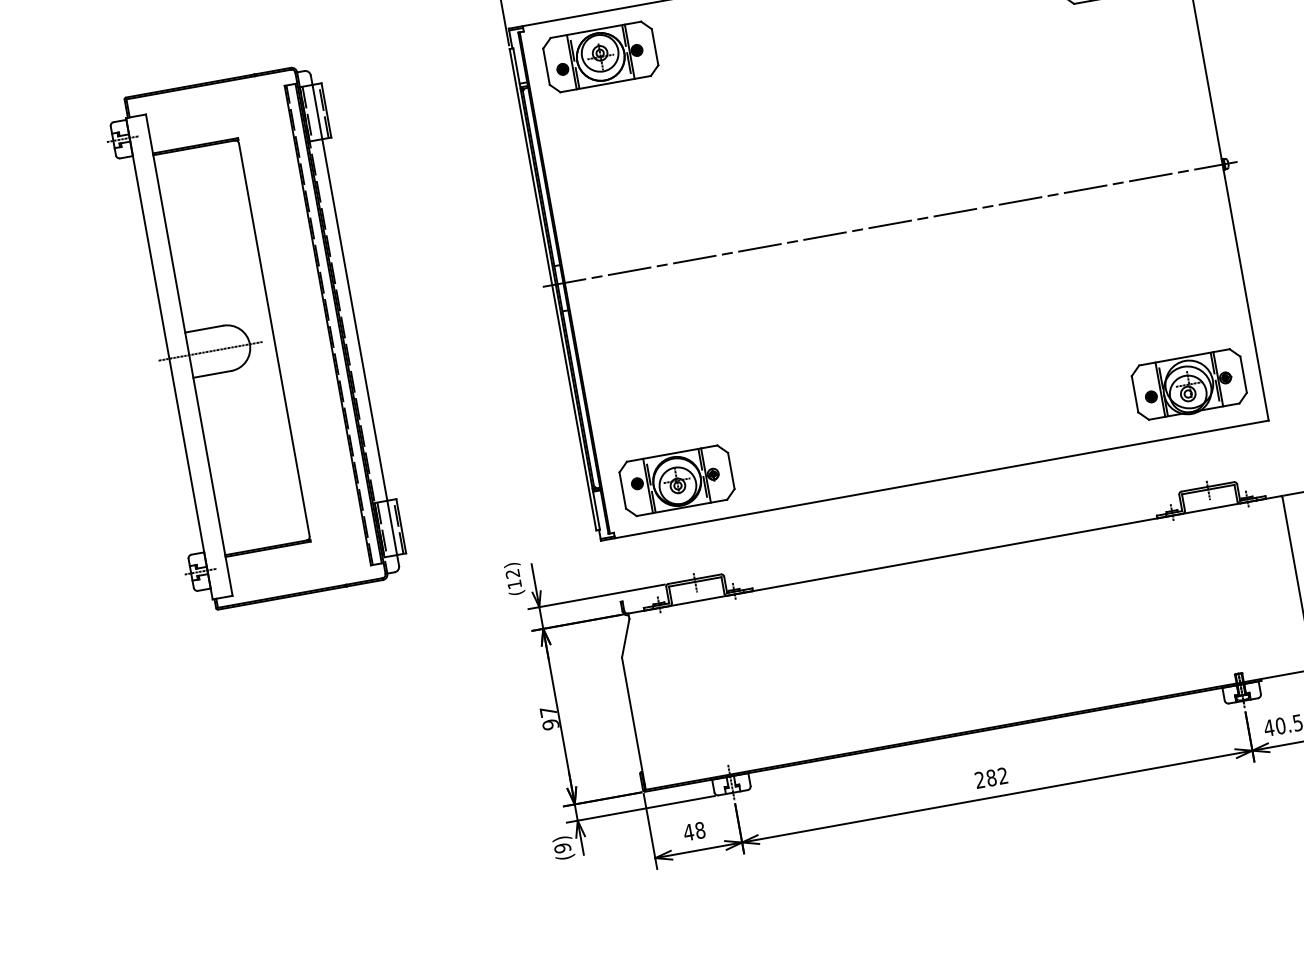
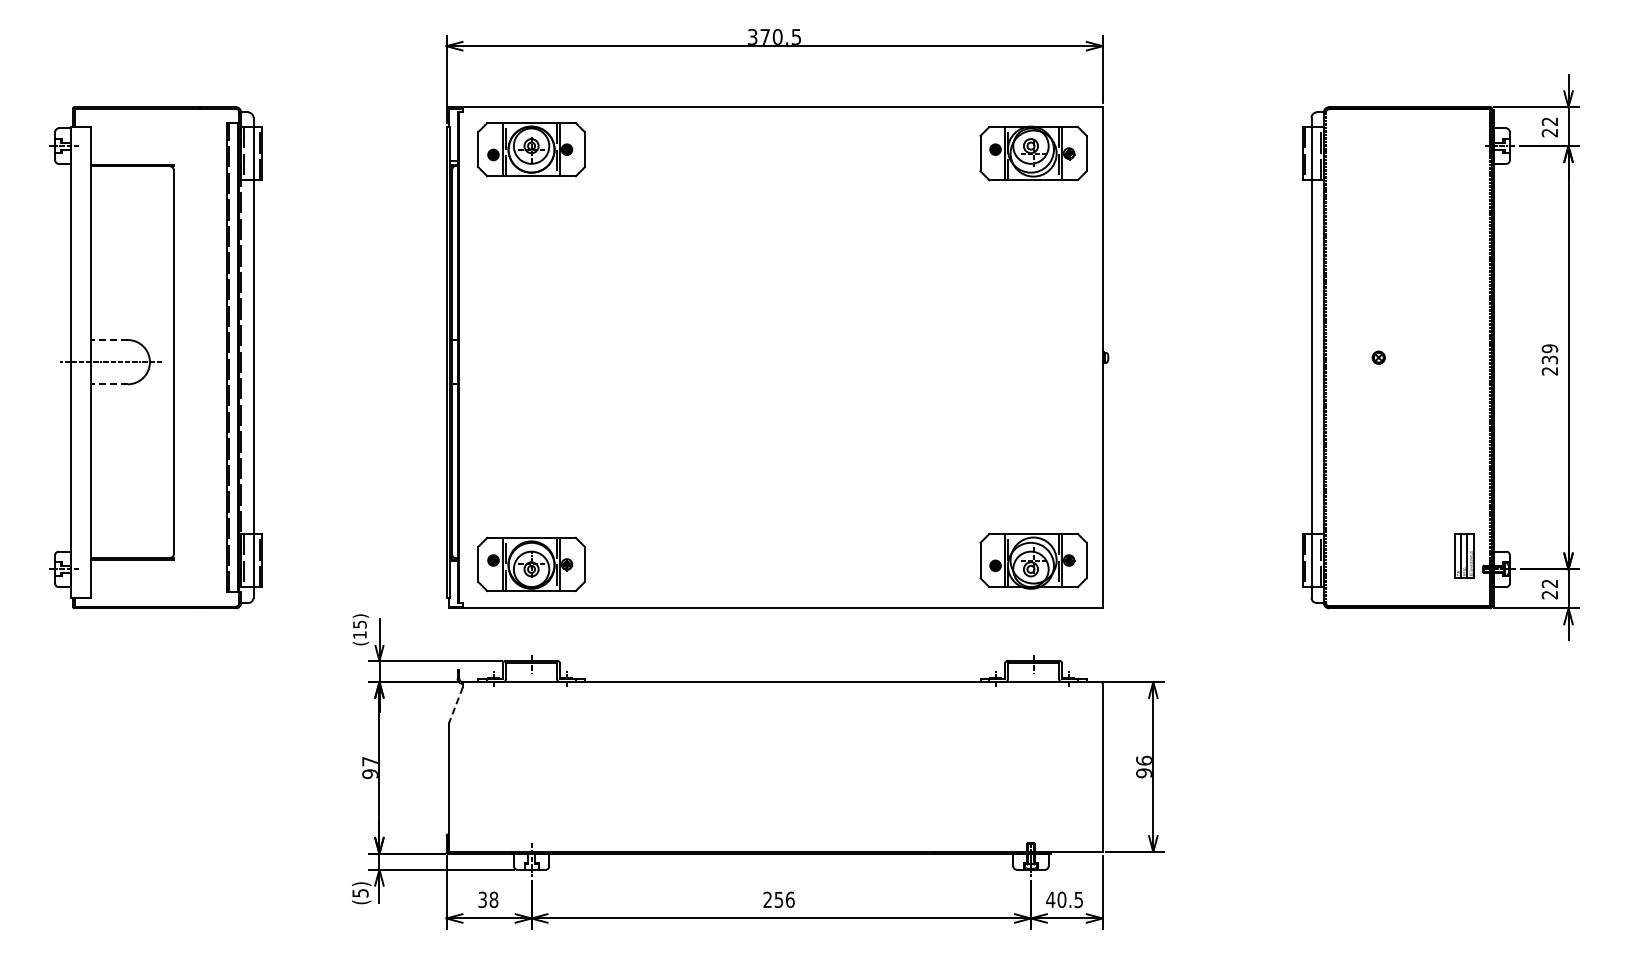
line: (891, 223) -> (778, 357), removed
line: (204, 329) -> (109, 340), solid -> dashed
line: (212, 374) -> (109, 384), solid -> dashed
text: (512, 573) -> (359, 624), (12) -> (15)
line: (626, 638) -> (456, 705), solid -> dashed
text: (997, 776) -> (784, 899), 282 -> 256
text: (688, 832) -> (482, 899), 48 -> 38
text: (562, 848) -> (360, 893), 9 -> 5

